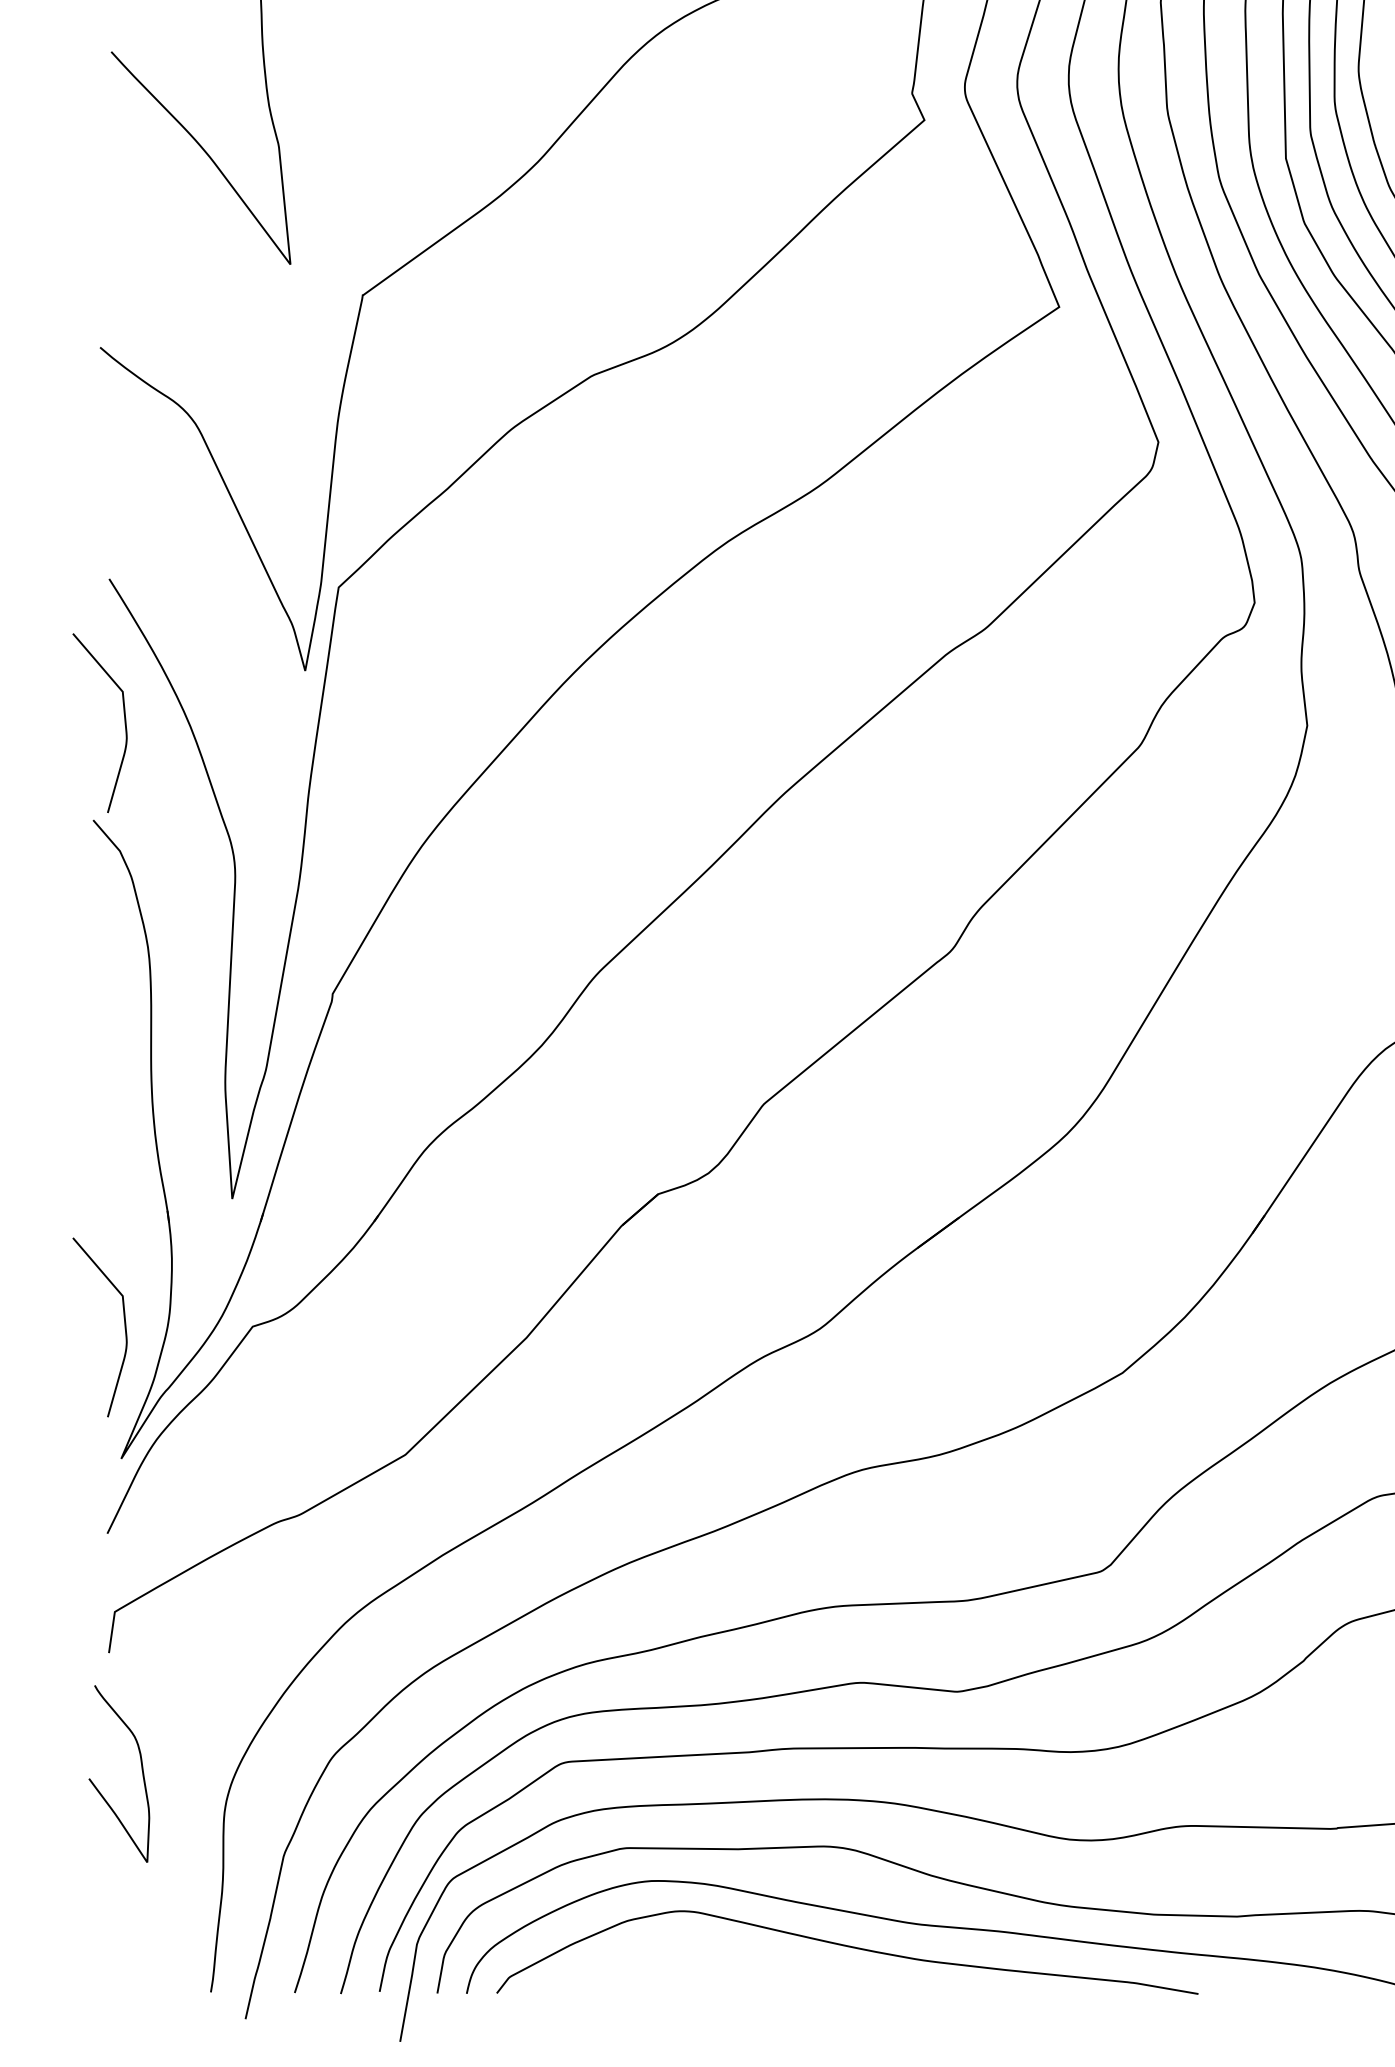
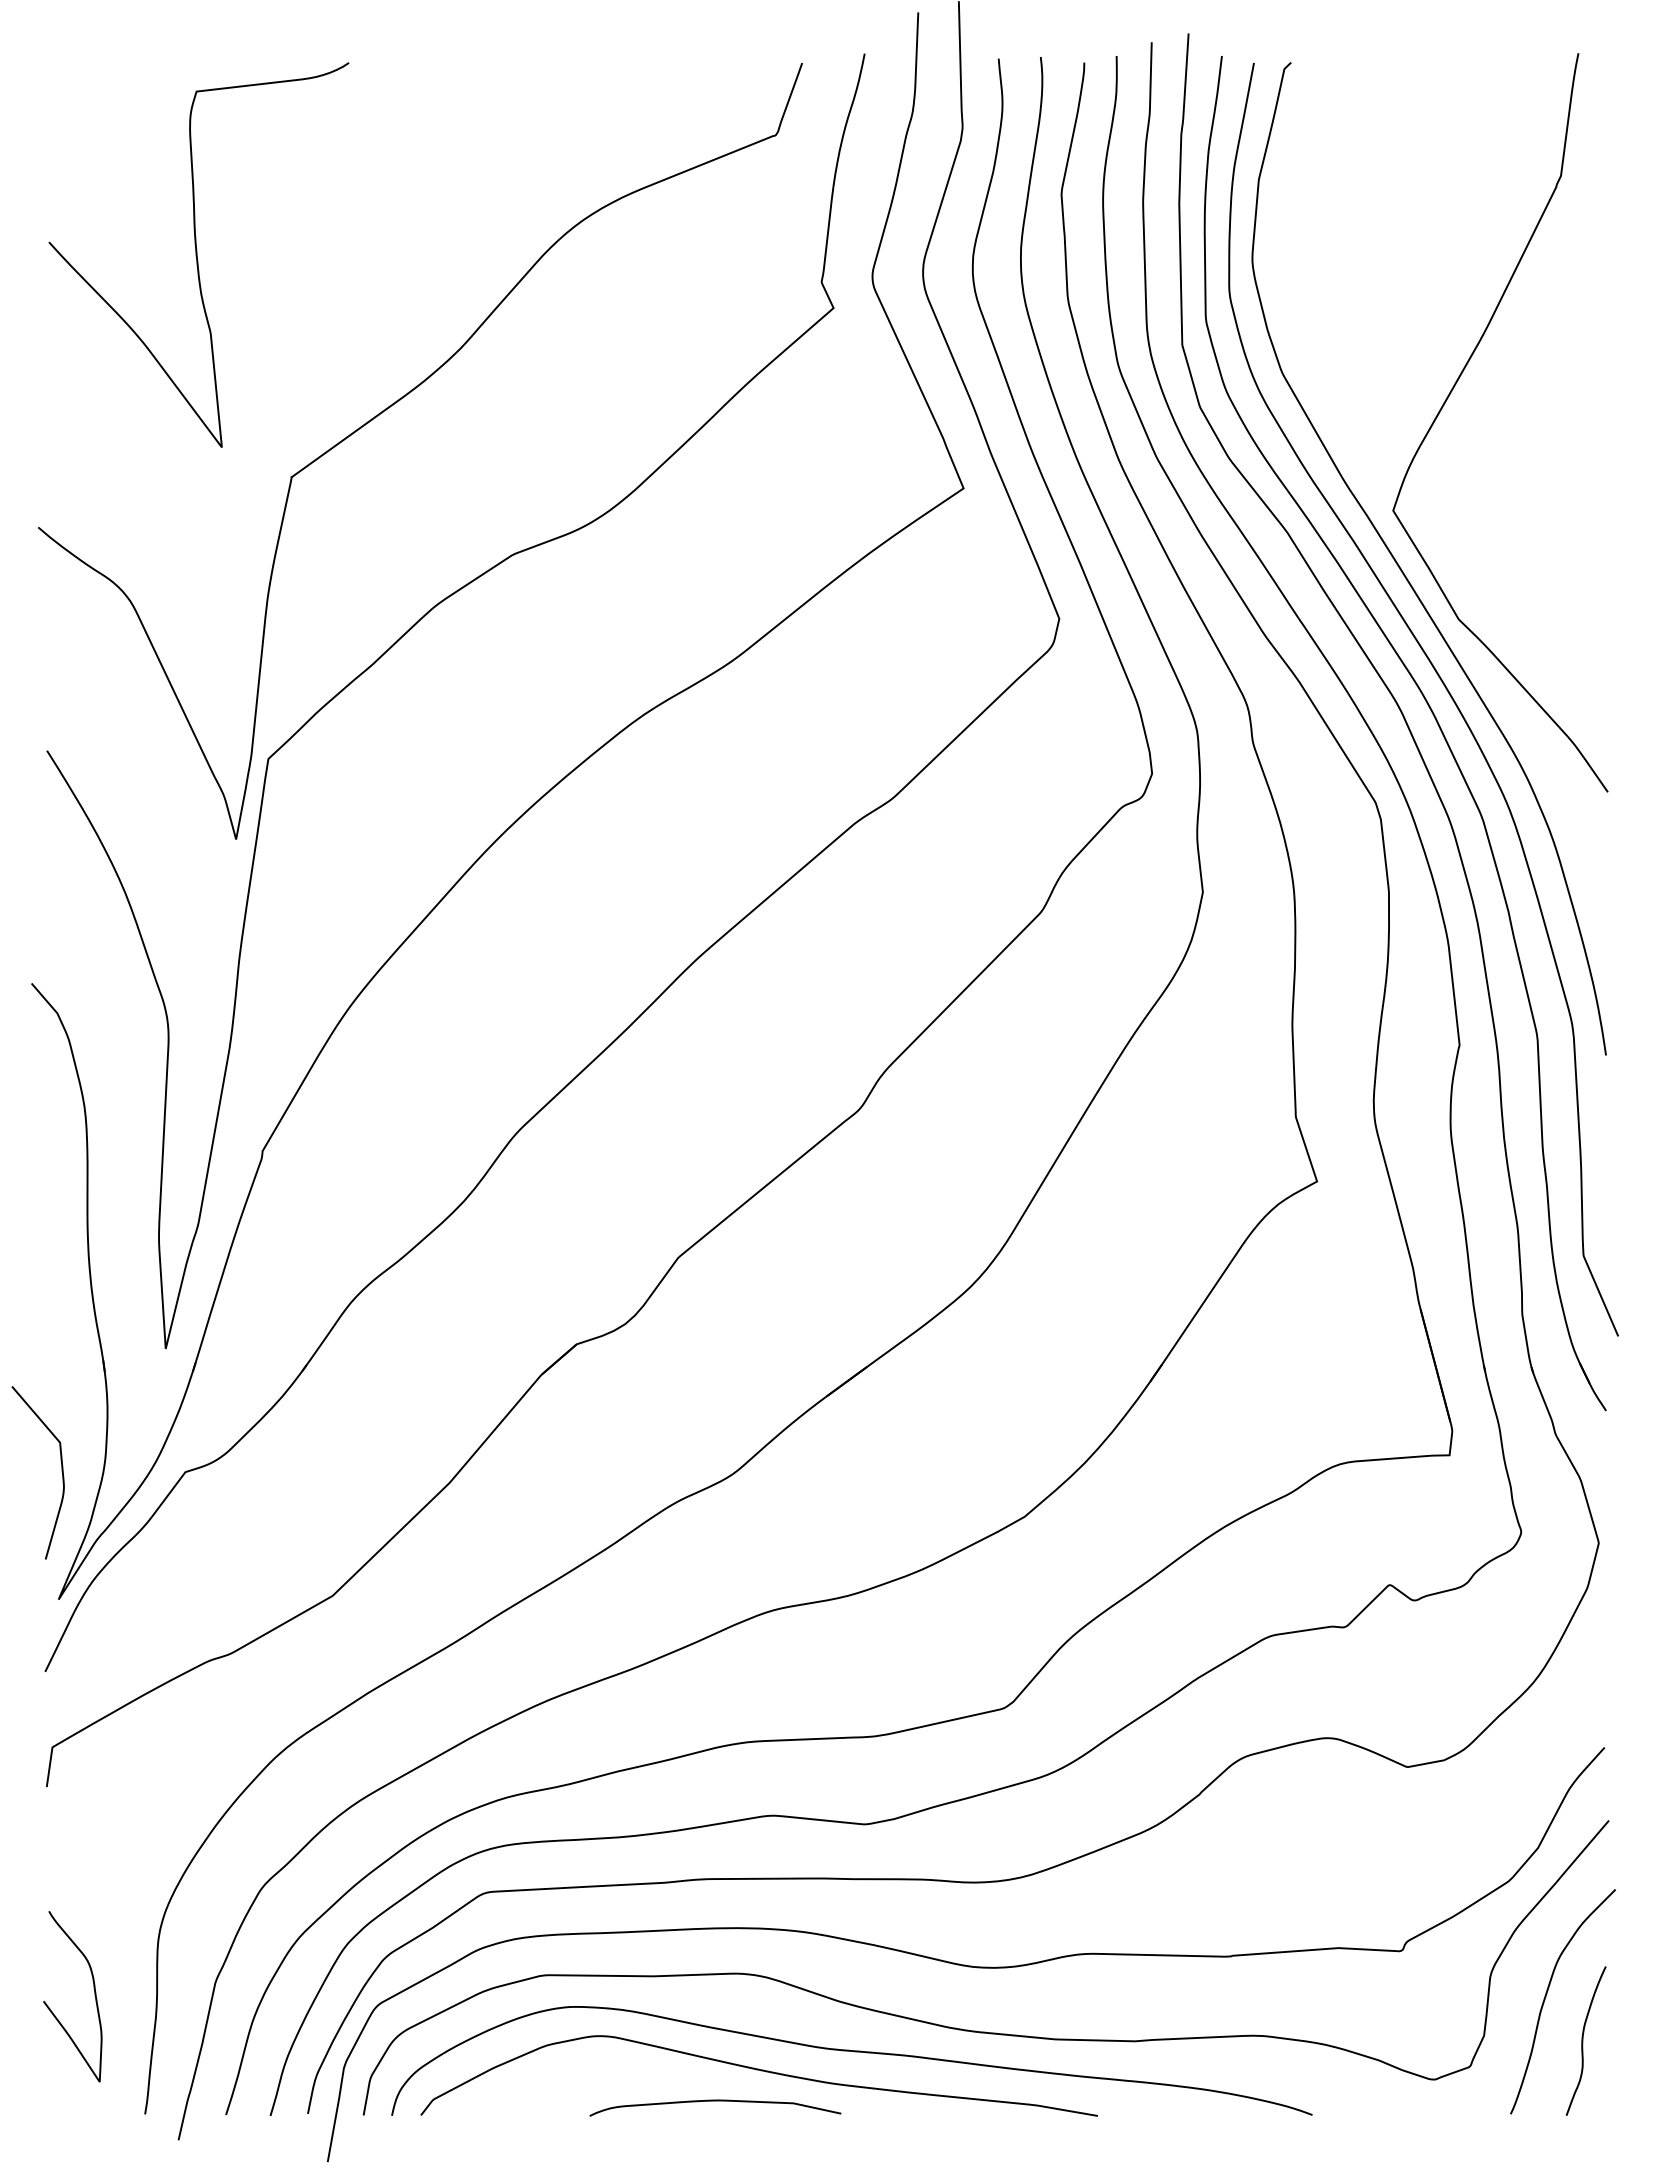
curve: (124, 722) -> (61, 889), removed
curve: (141, 1772) -> (94, 1995), moved
curve: (802, 1979) -> (715, 2101), added

